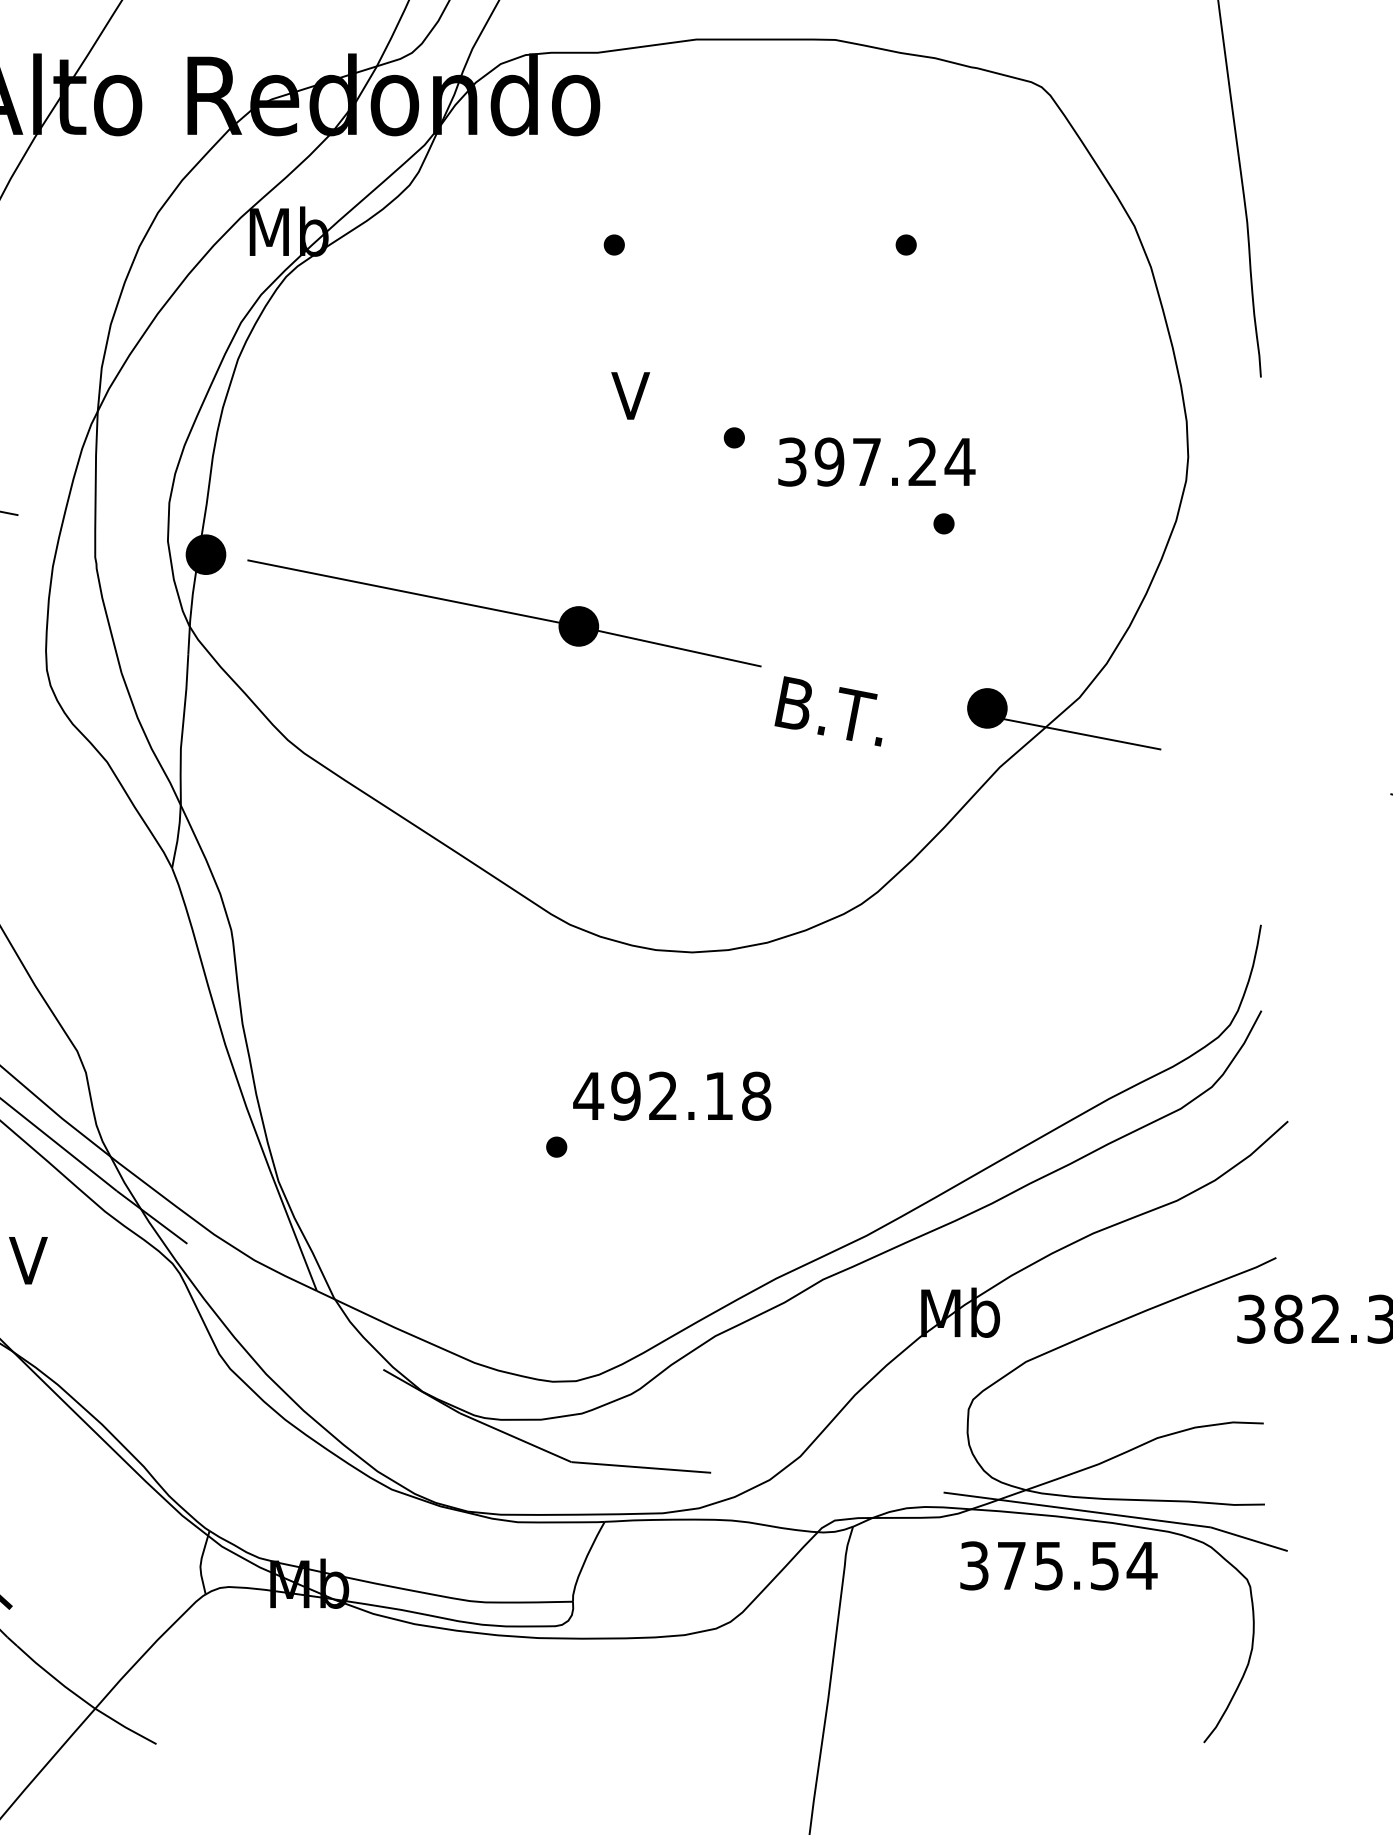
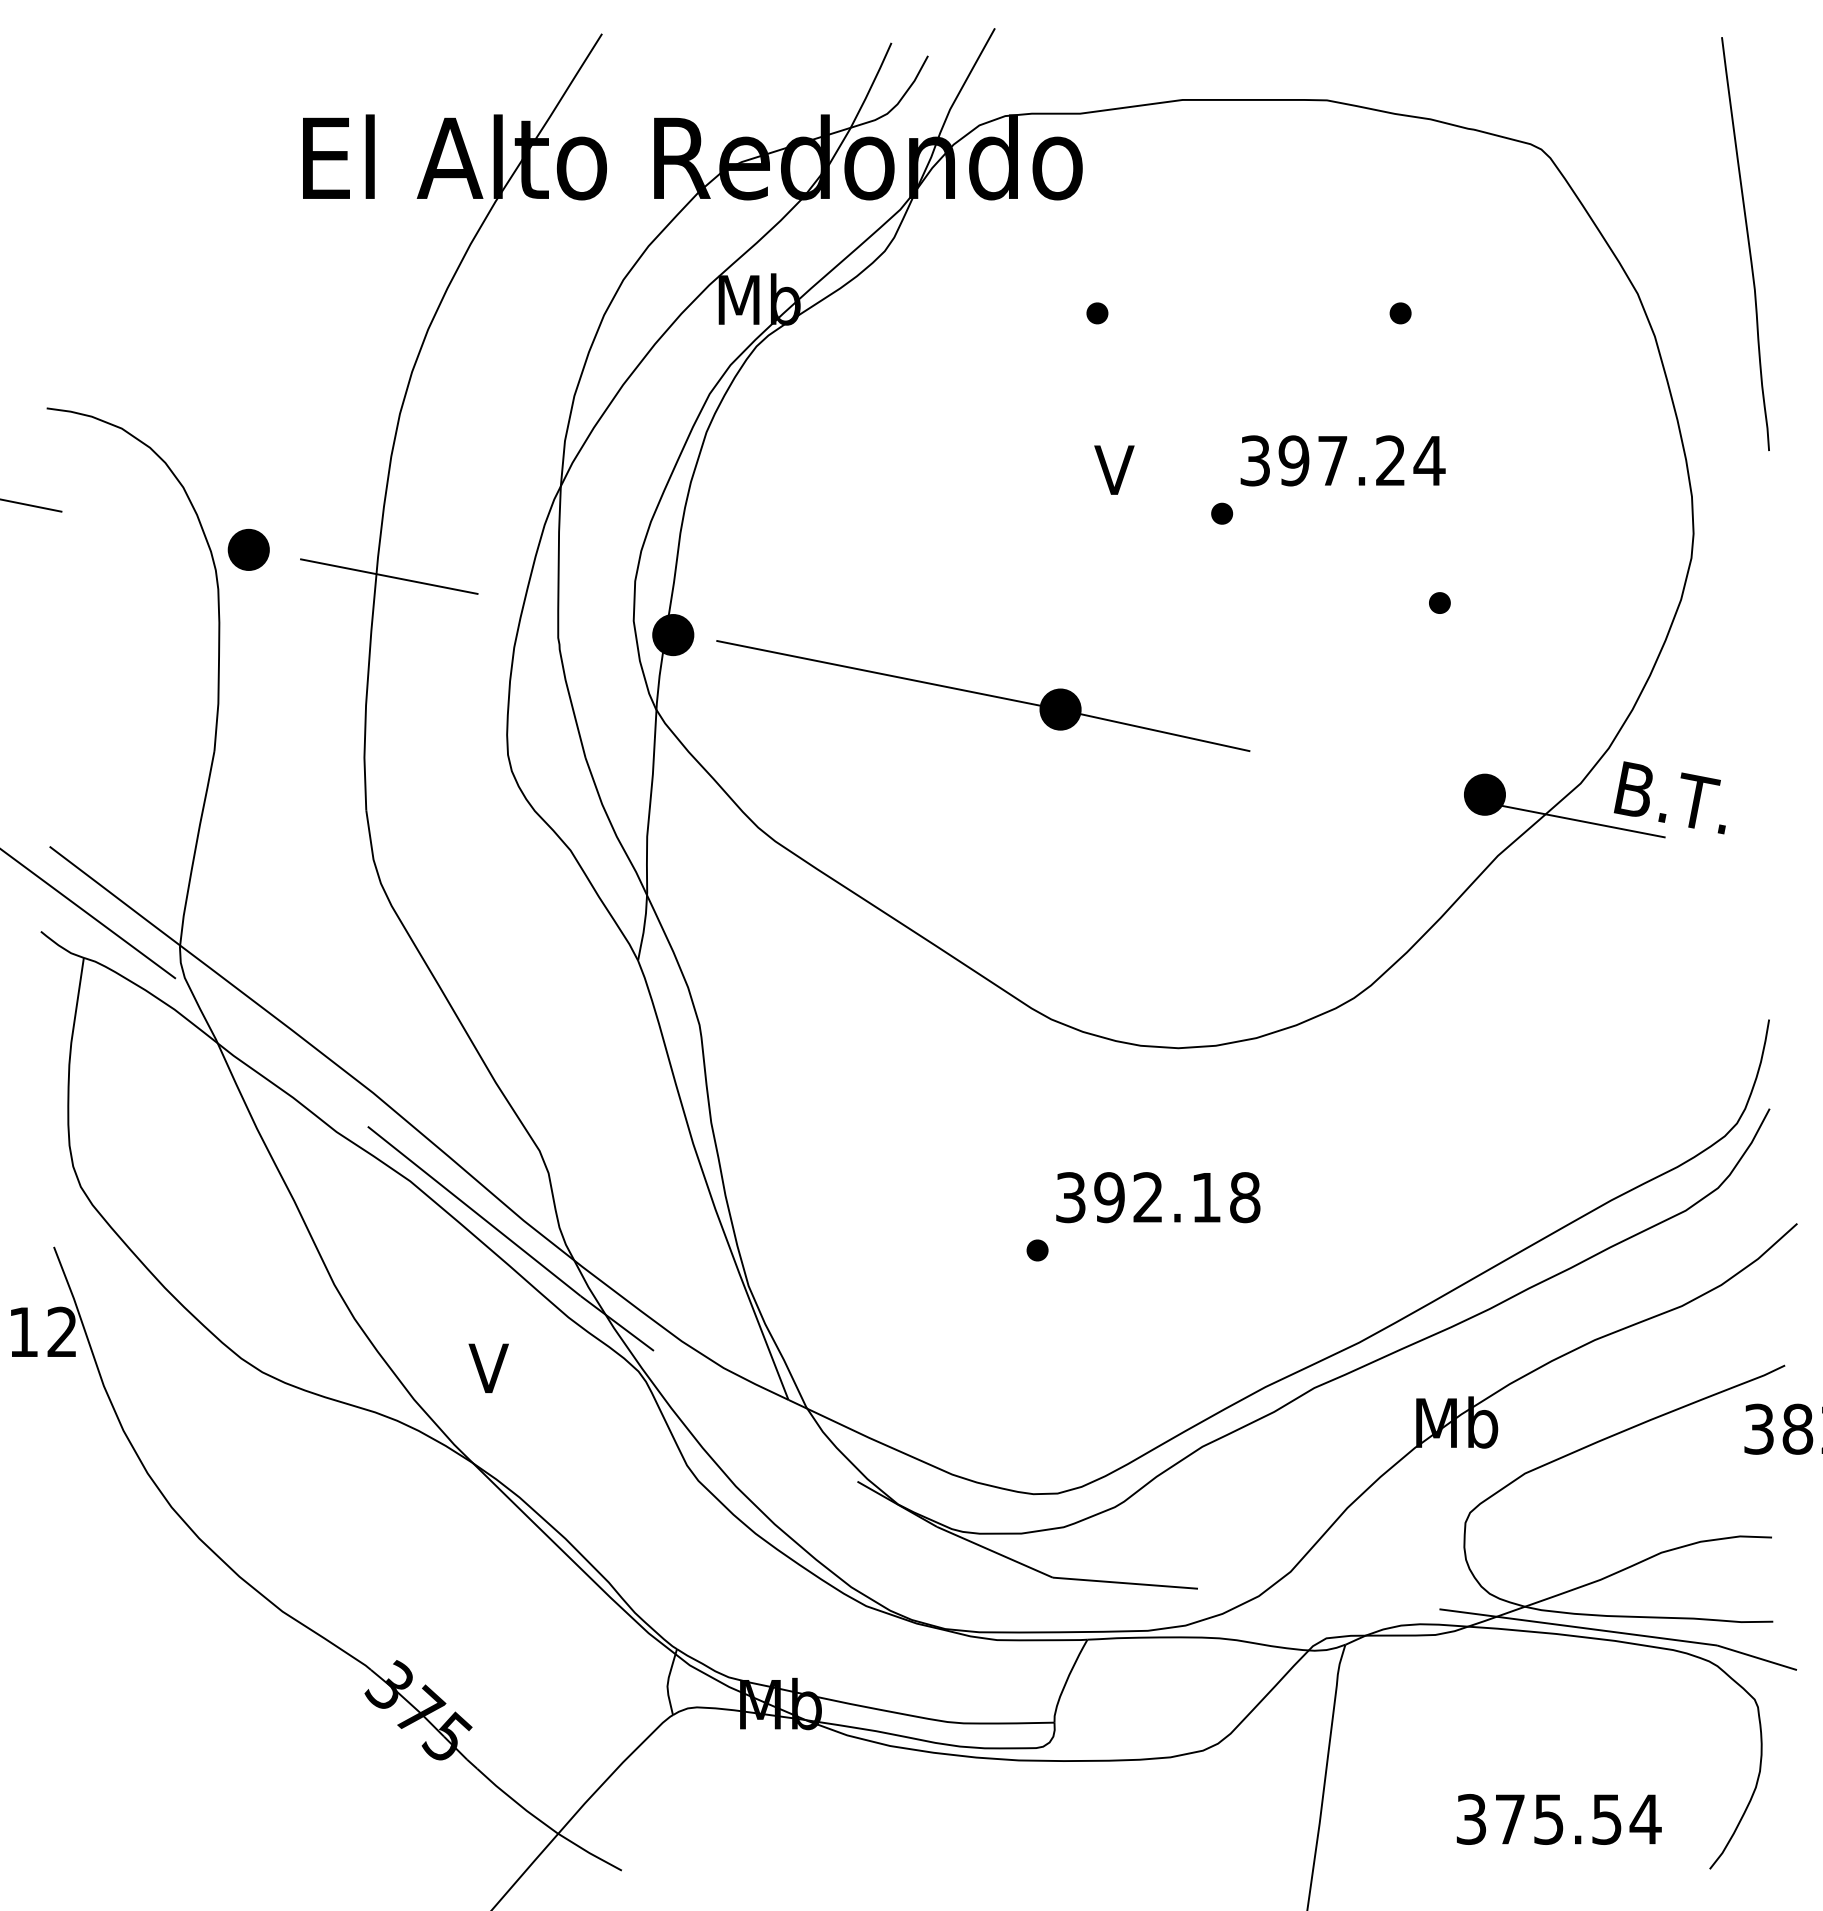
text: (876, 461) -> (1342, 460), moved
text: (828, 711) -> (1669, 797), moved
text: (588, 1096) -> (1070, 1197), 492.18 -> 392.18
text: (1058, 1565) -> (1558, 1819), moved

